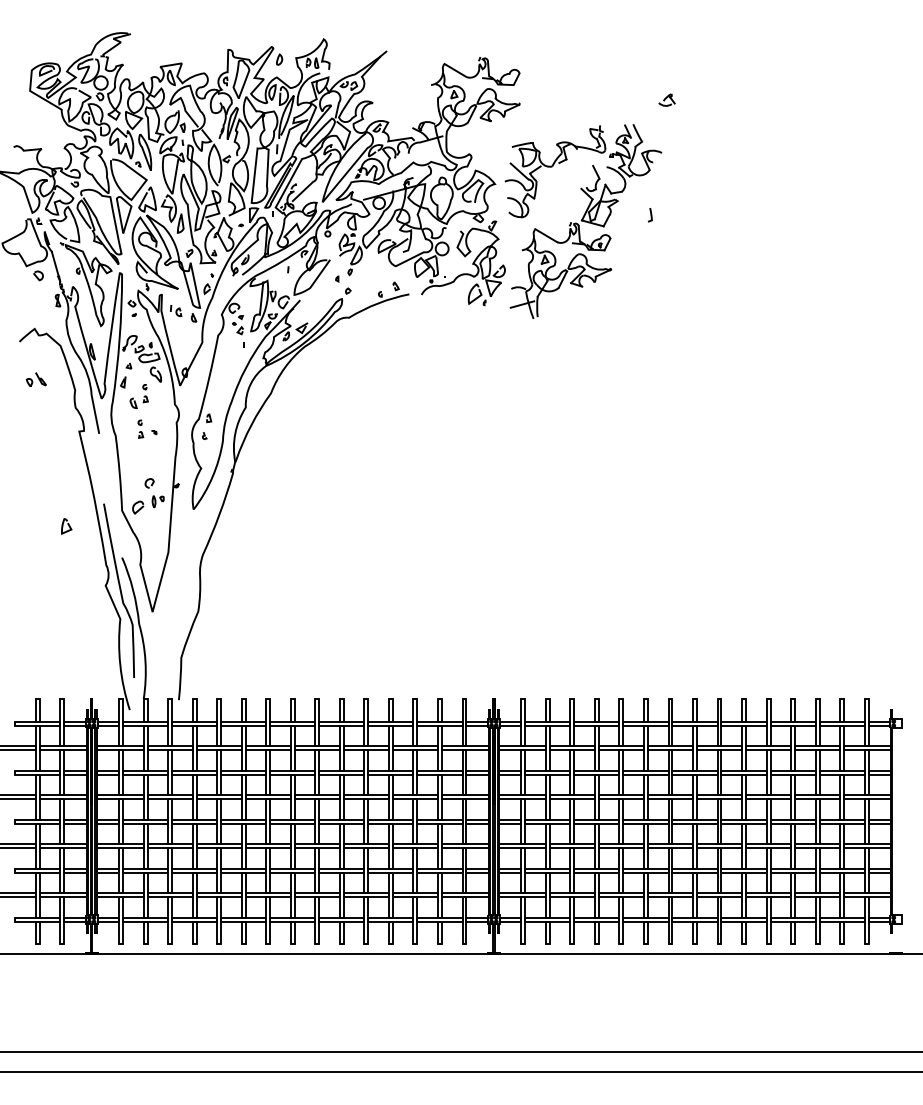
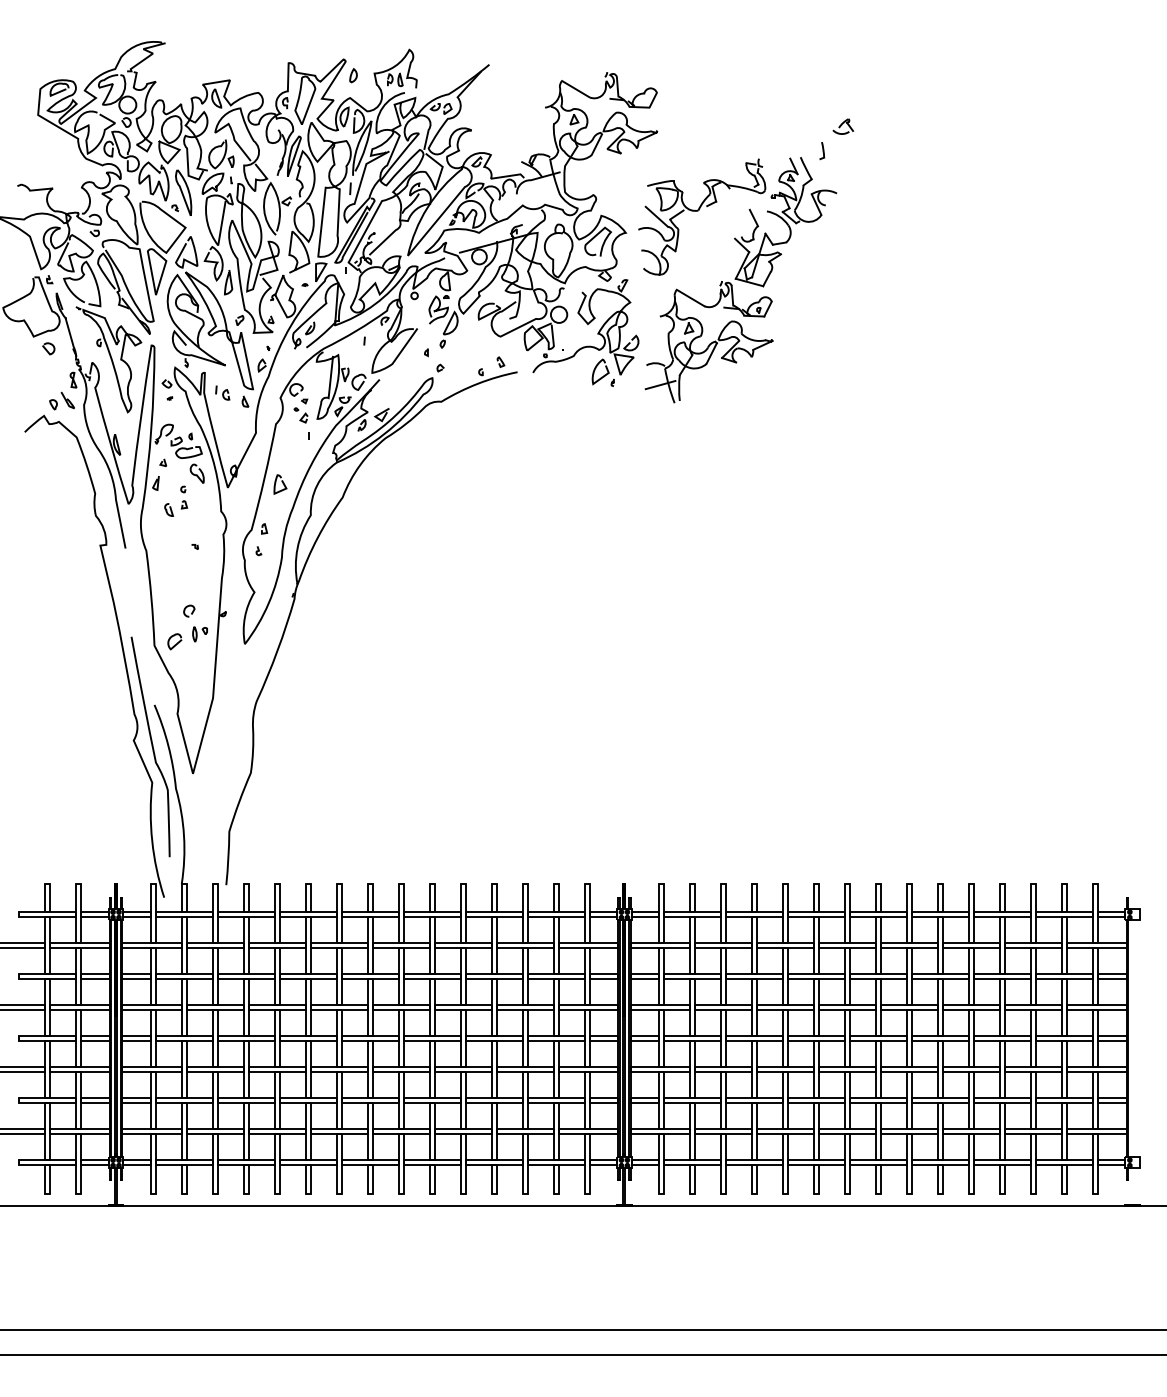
part: (650, 215) -> (822, 151), moved
part: (35, 379) -> (61, 400), moved
part: (141, 429) -> (178, 542), removed
curve: (68, 525) -> (282, 483), moved

